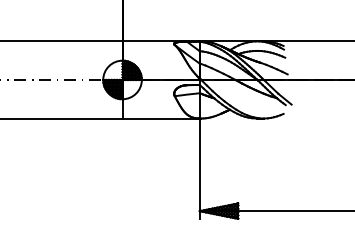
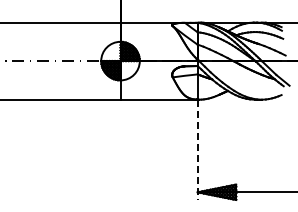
line: (199, 169) -> (197, 150), solid -> dashed

